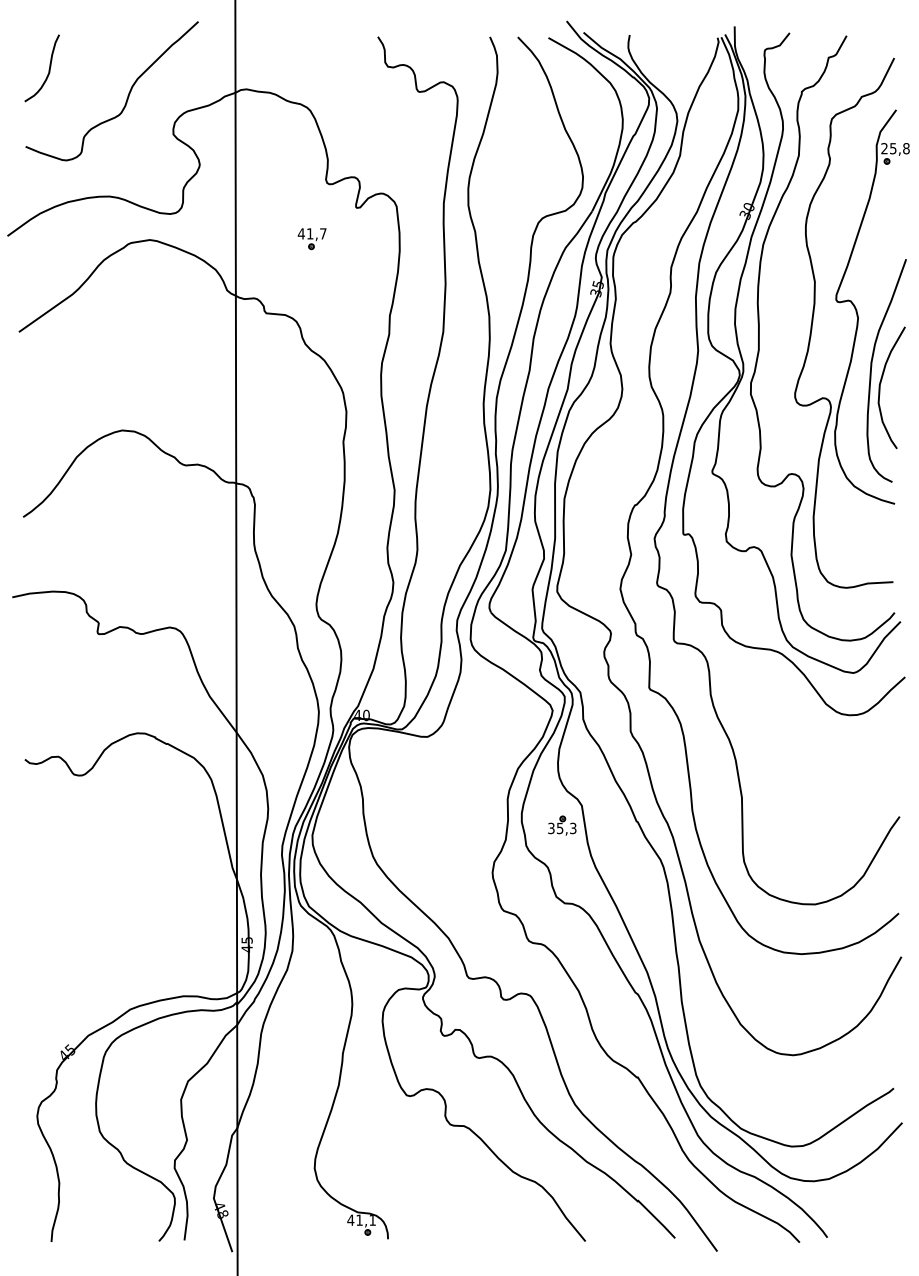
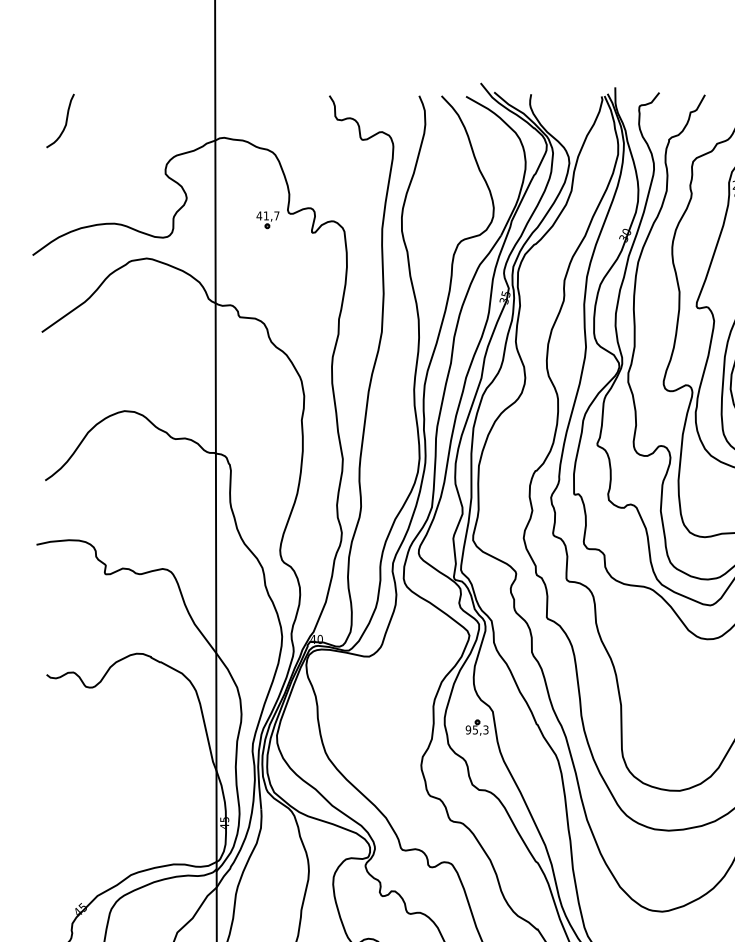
curve: (127, 95) -> (128, 142), removed
part: (311, 239) -> (267, 220), moved
text: (551, 827) -> (468, 729), 35,3 -> 95,3

